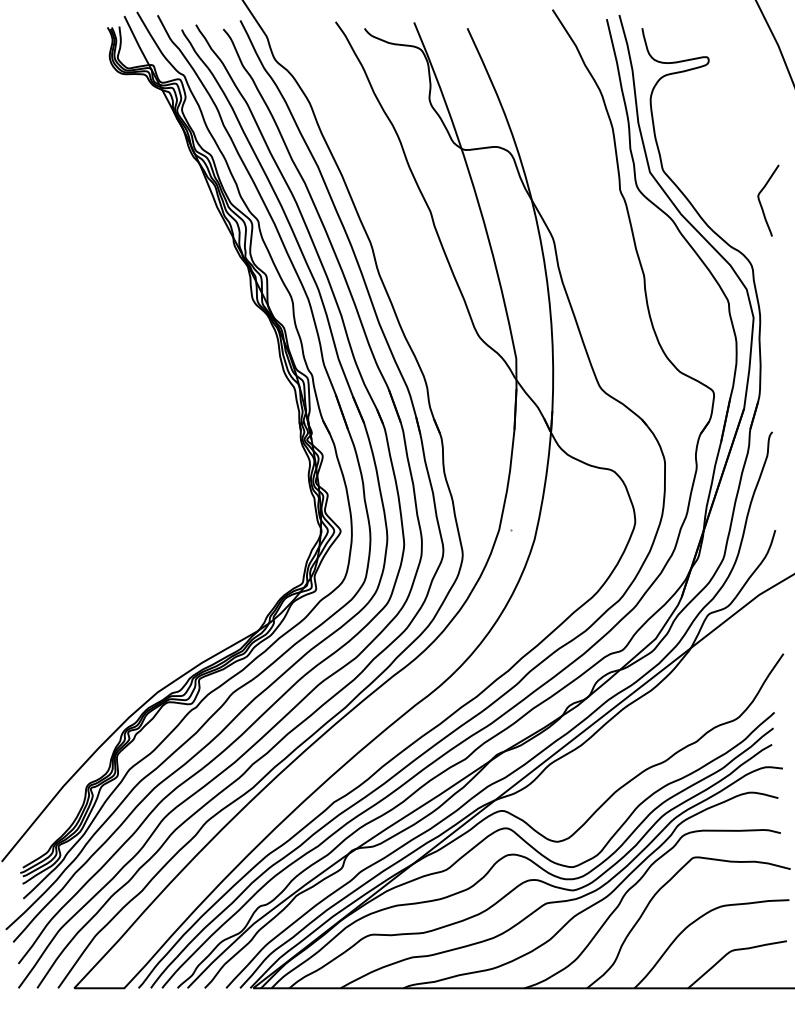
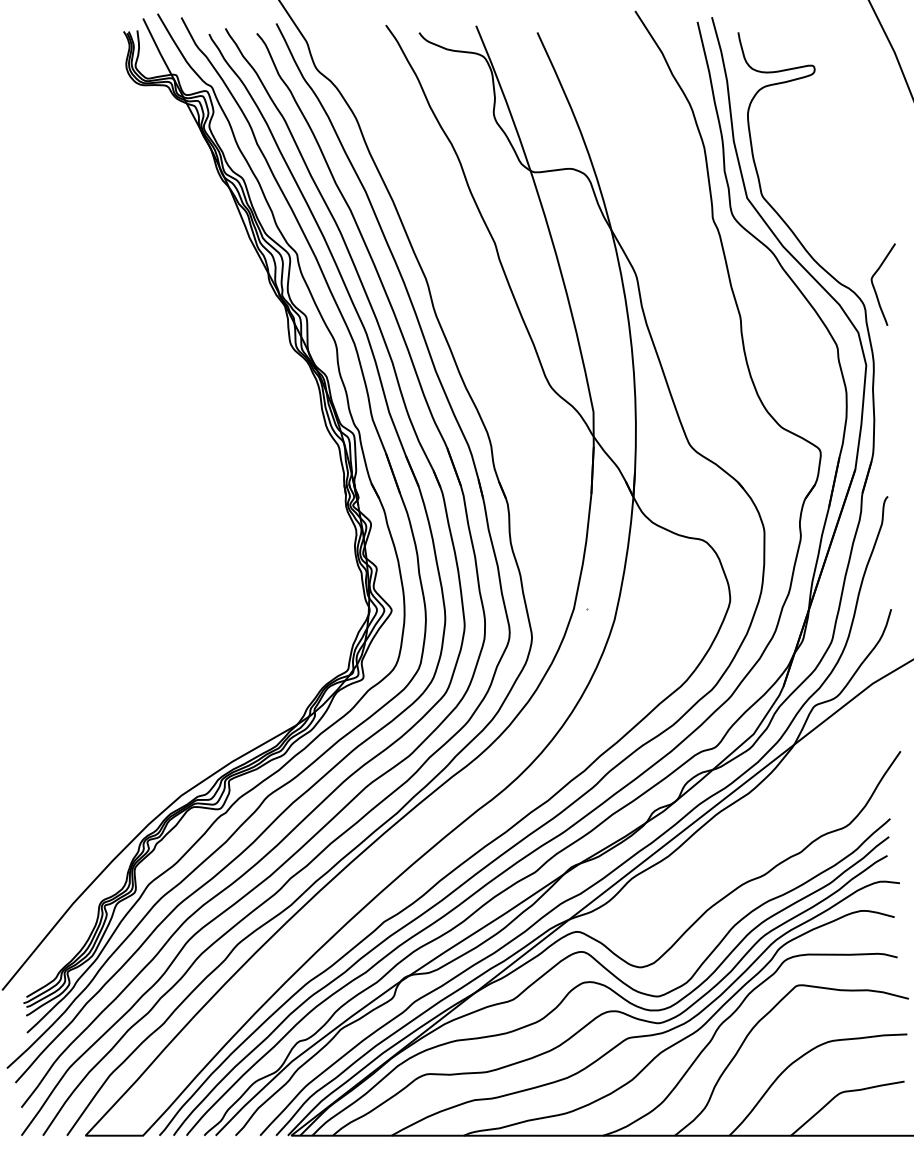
curve: (761, 203) -> (875, 287), moved

